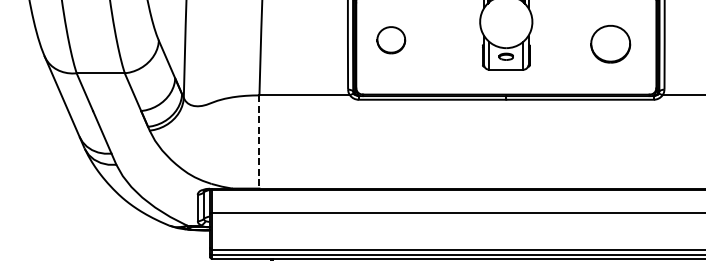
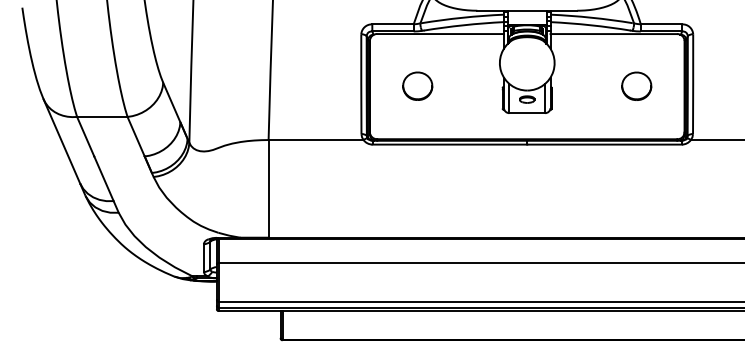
part: (391, 39) -> (417, 85), moved
part: (610, 43) -> (636, 85), size x0.71
line: (259, 141) -> (268, 188), dashed -> solid

